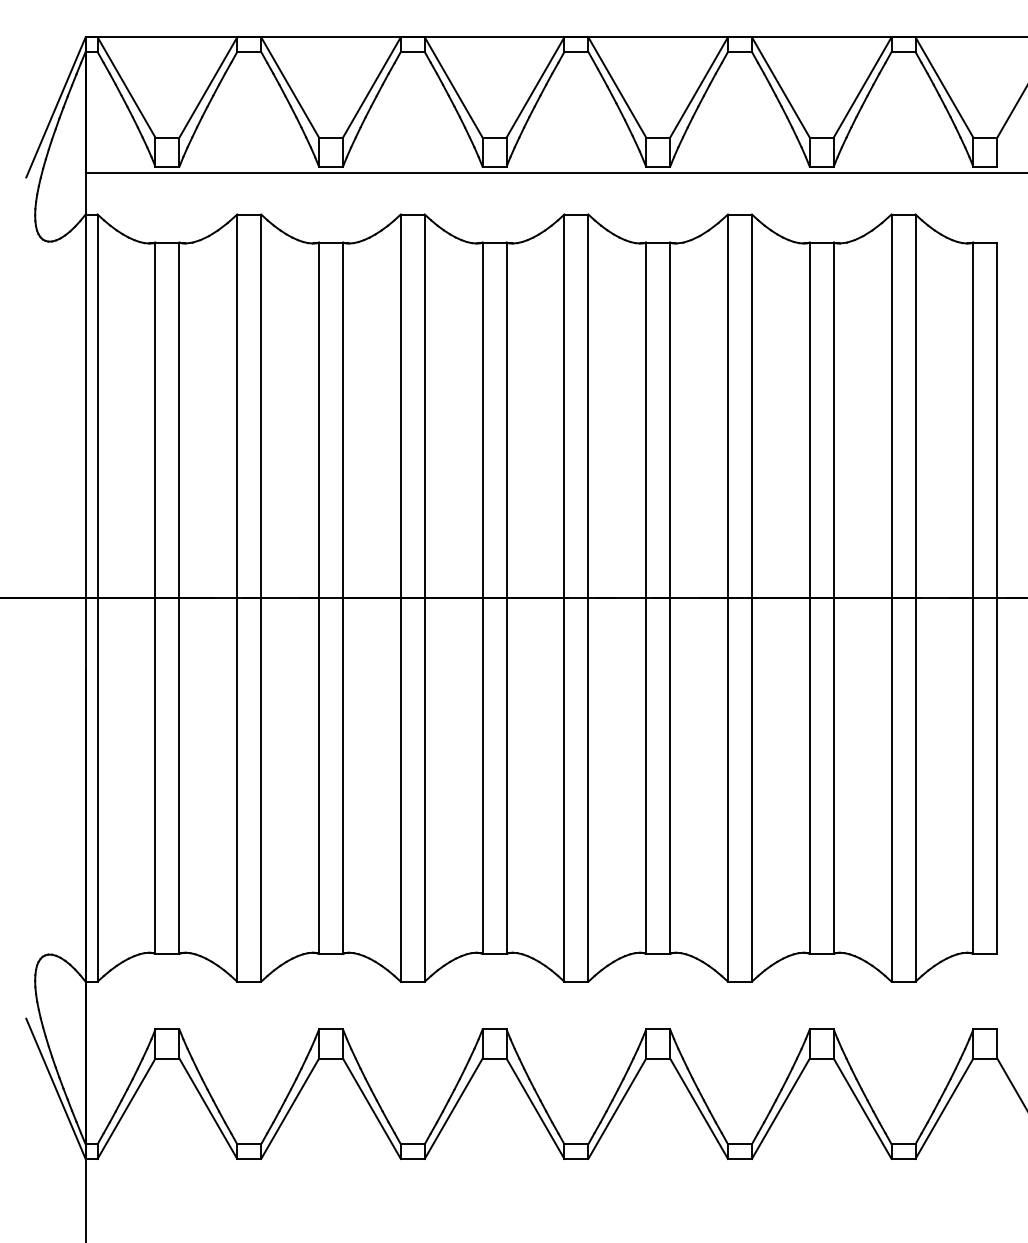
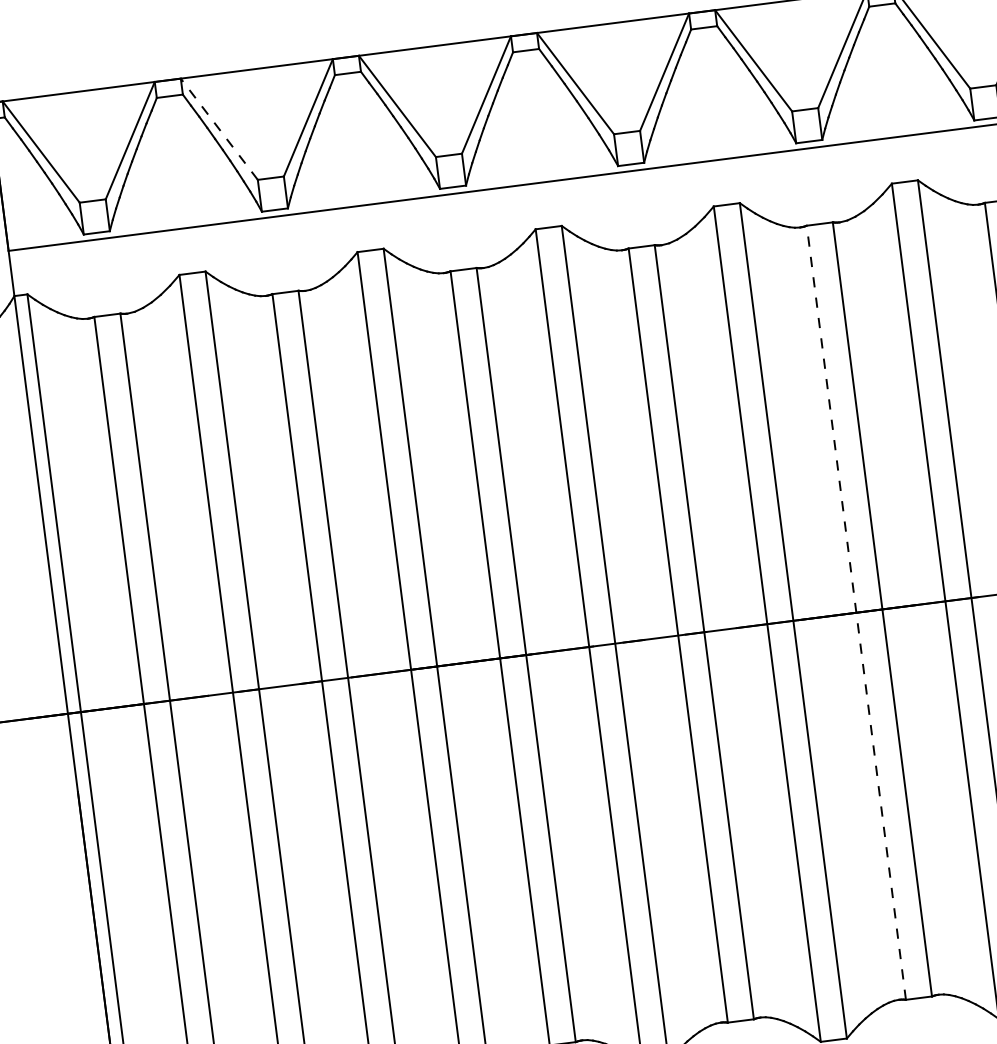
line: (290, 87) -> (219, 129), solid -> dashed
line: (809, 597) -> (855, 612), solid -> dashed

